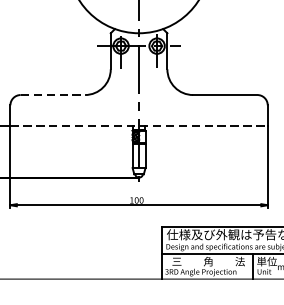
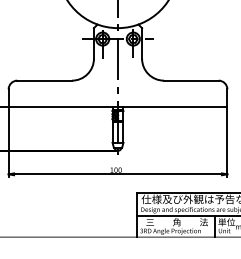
line: (53, 94) -> (45, 80), dashed -> solid
line: (139, 125) -> (118, 106), dashed -> solid

